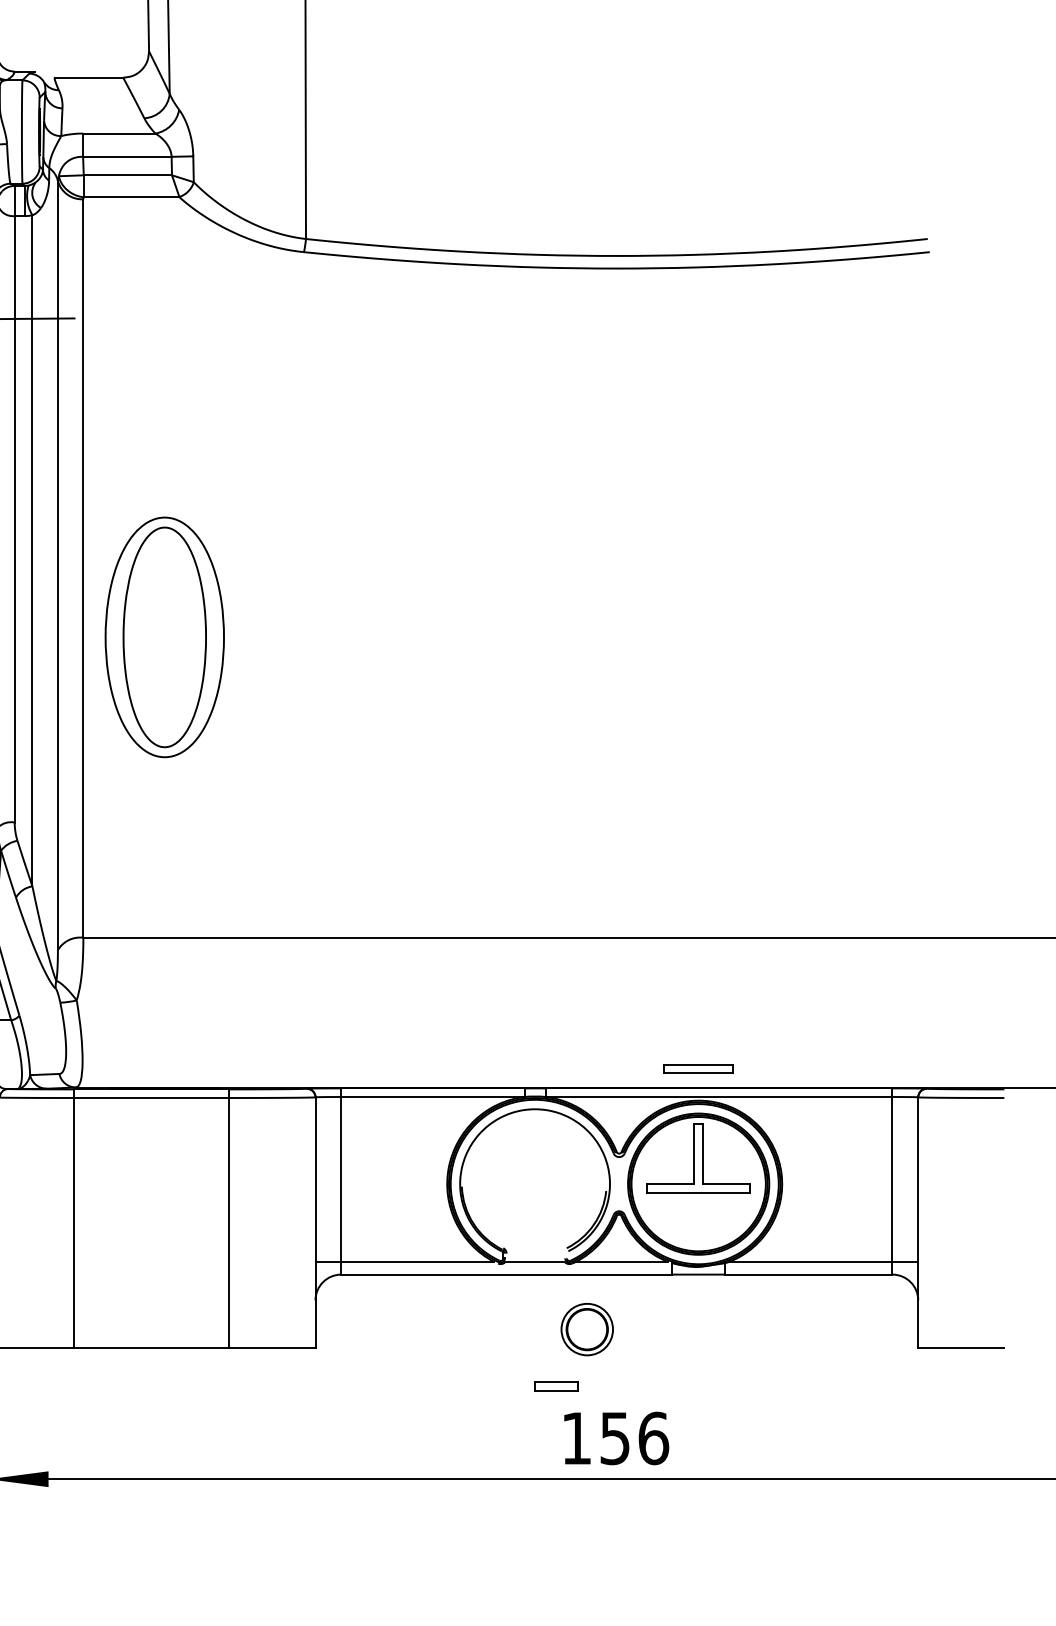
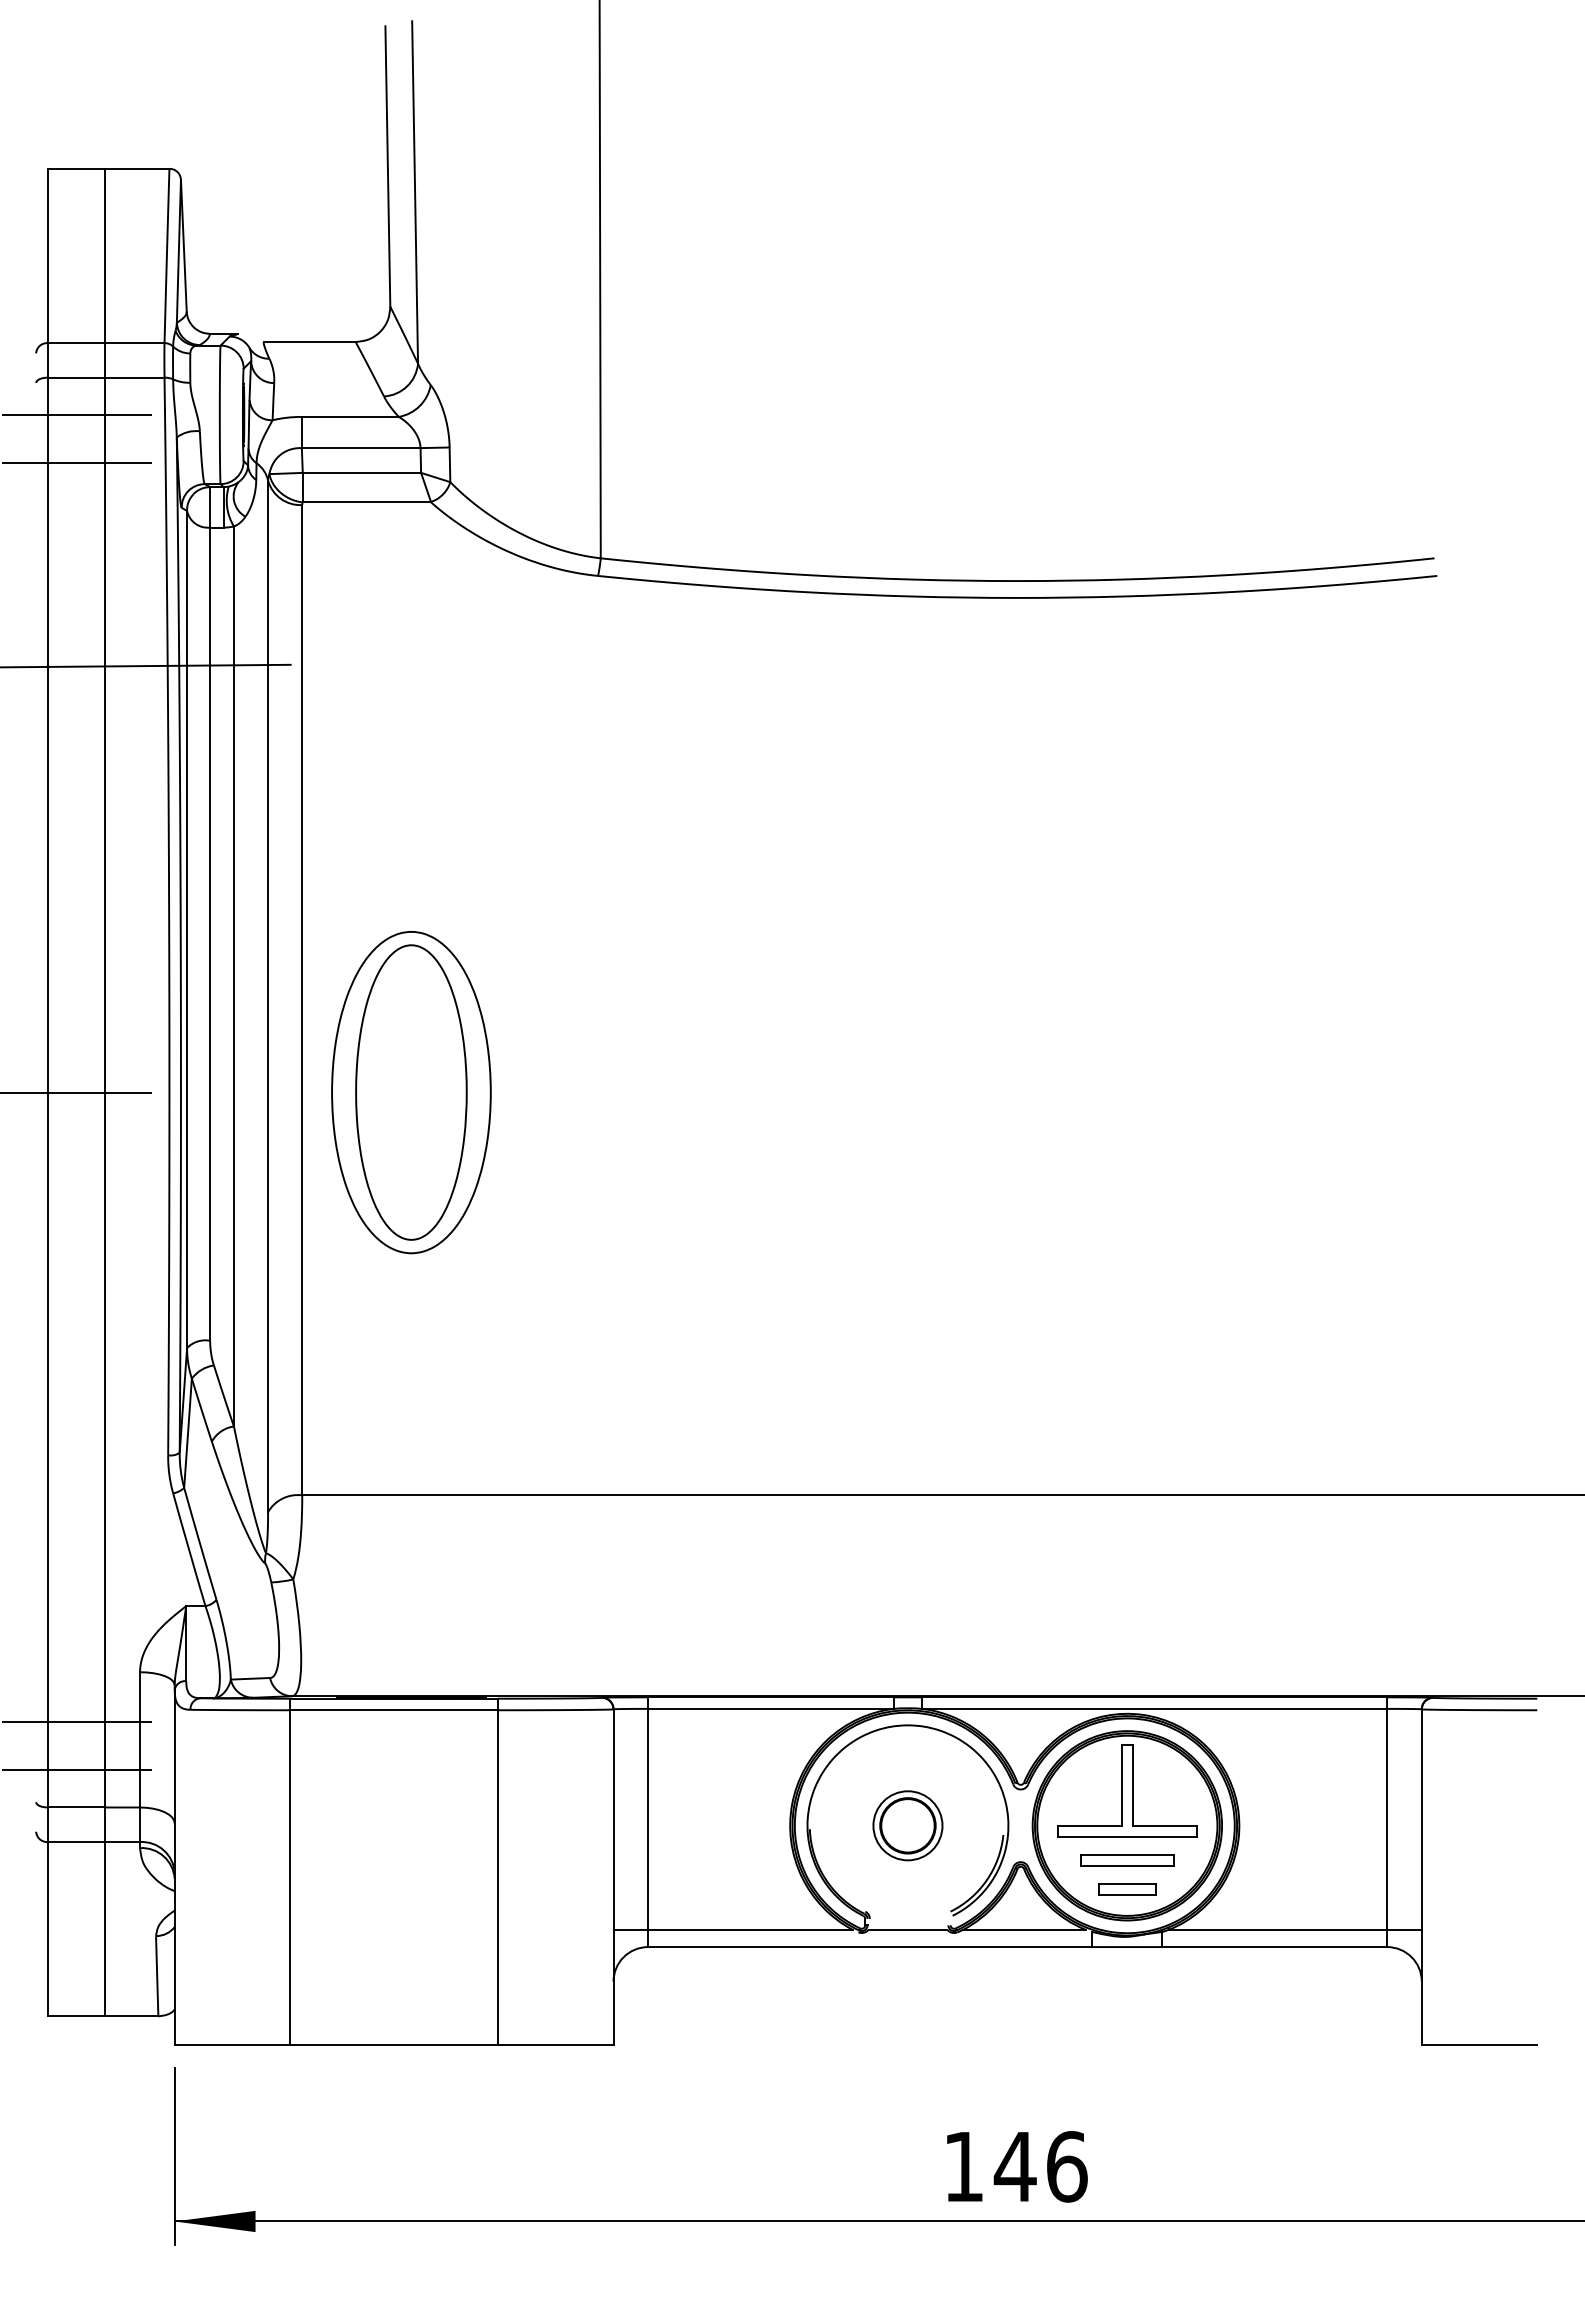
part: (698, 1069) -> (1127, 1860), moved
part: (586, 1329) -> (907, 1825), moved
part: (556, 1386) -> (1127, 1889), moved
text: (614, 1438) -> (1014, 2167), 156 -> 146

